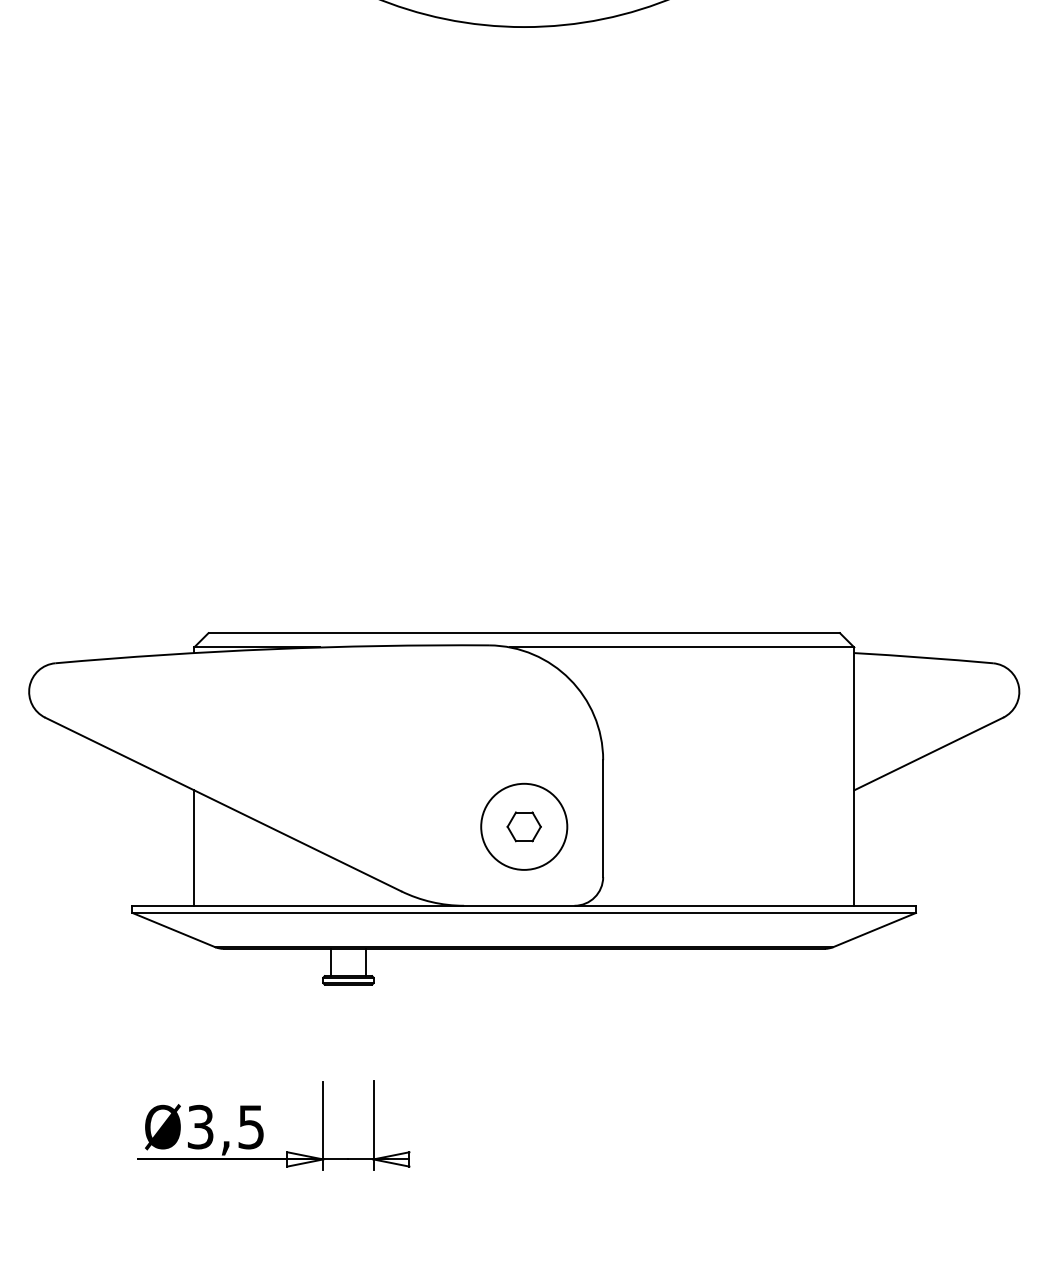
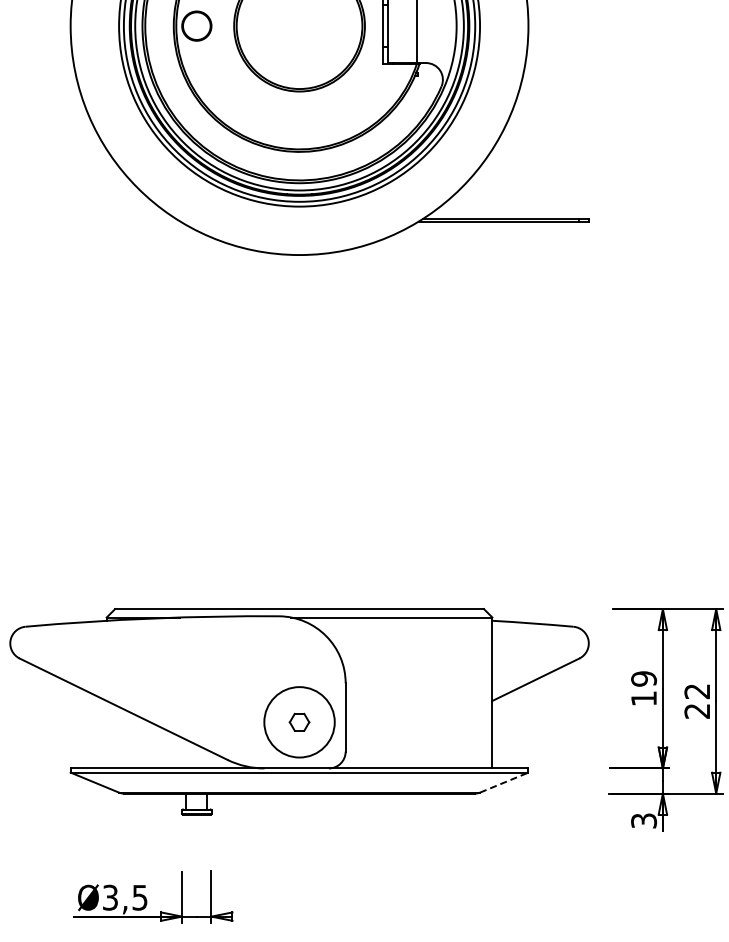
circle: (524, 827) -> (299, 722), size x1.4
line: (193, 847) -> (106, 734), removed
line: (875, 929) -> (504, 782), solid -> dashed

